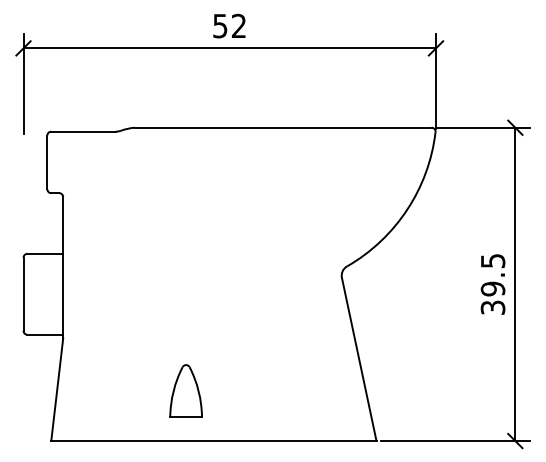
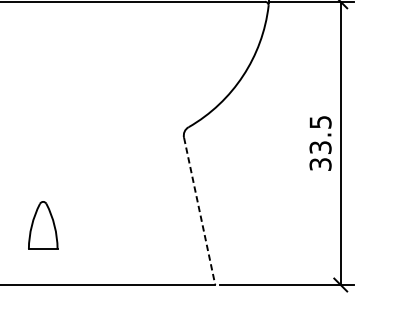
text: (492, 288) -> (320, 147), 39.5 -> 33.5
line: (359, 360) -> (199, 212), solid -> dashed
part: (185, 390) -> (42, 224), moved

